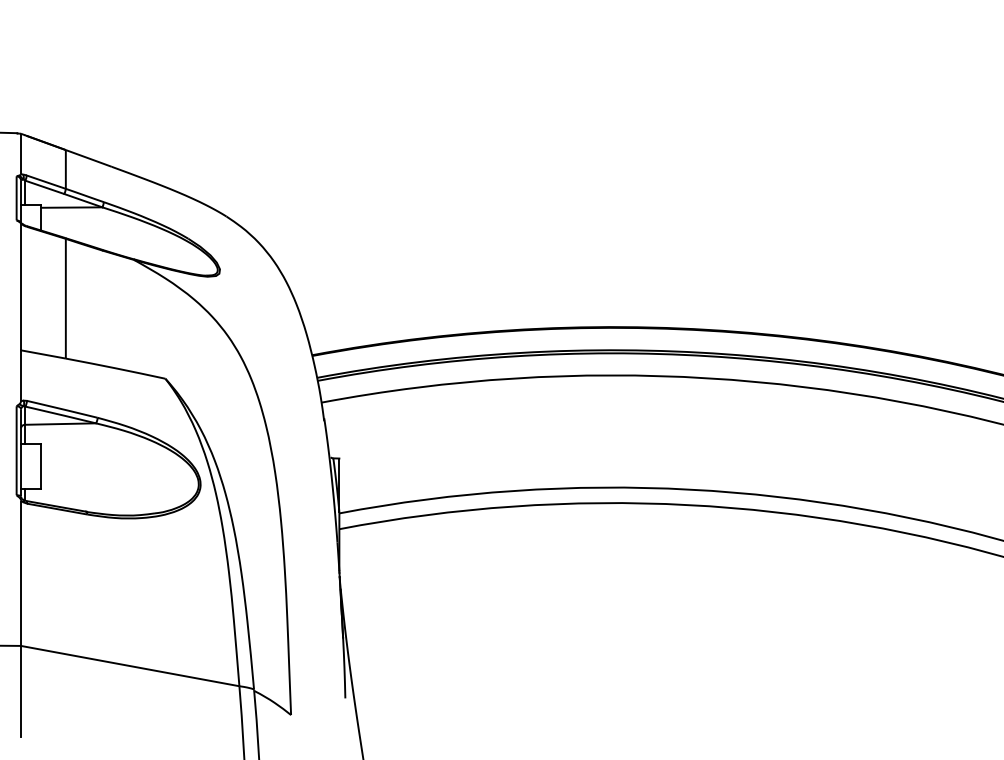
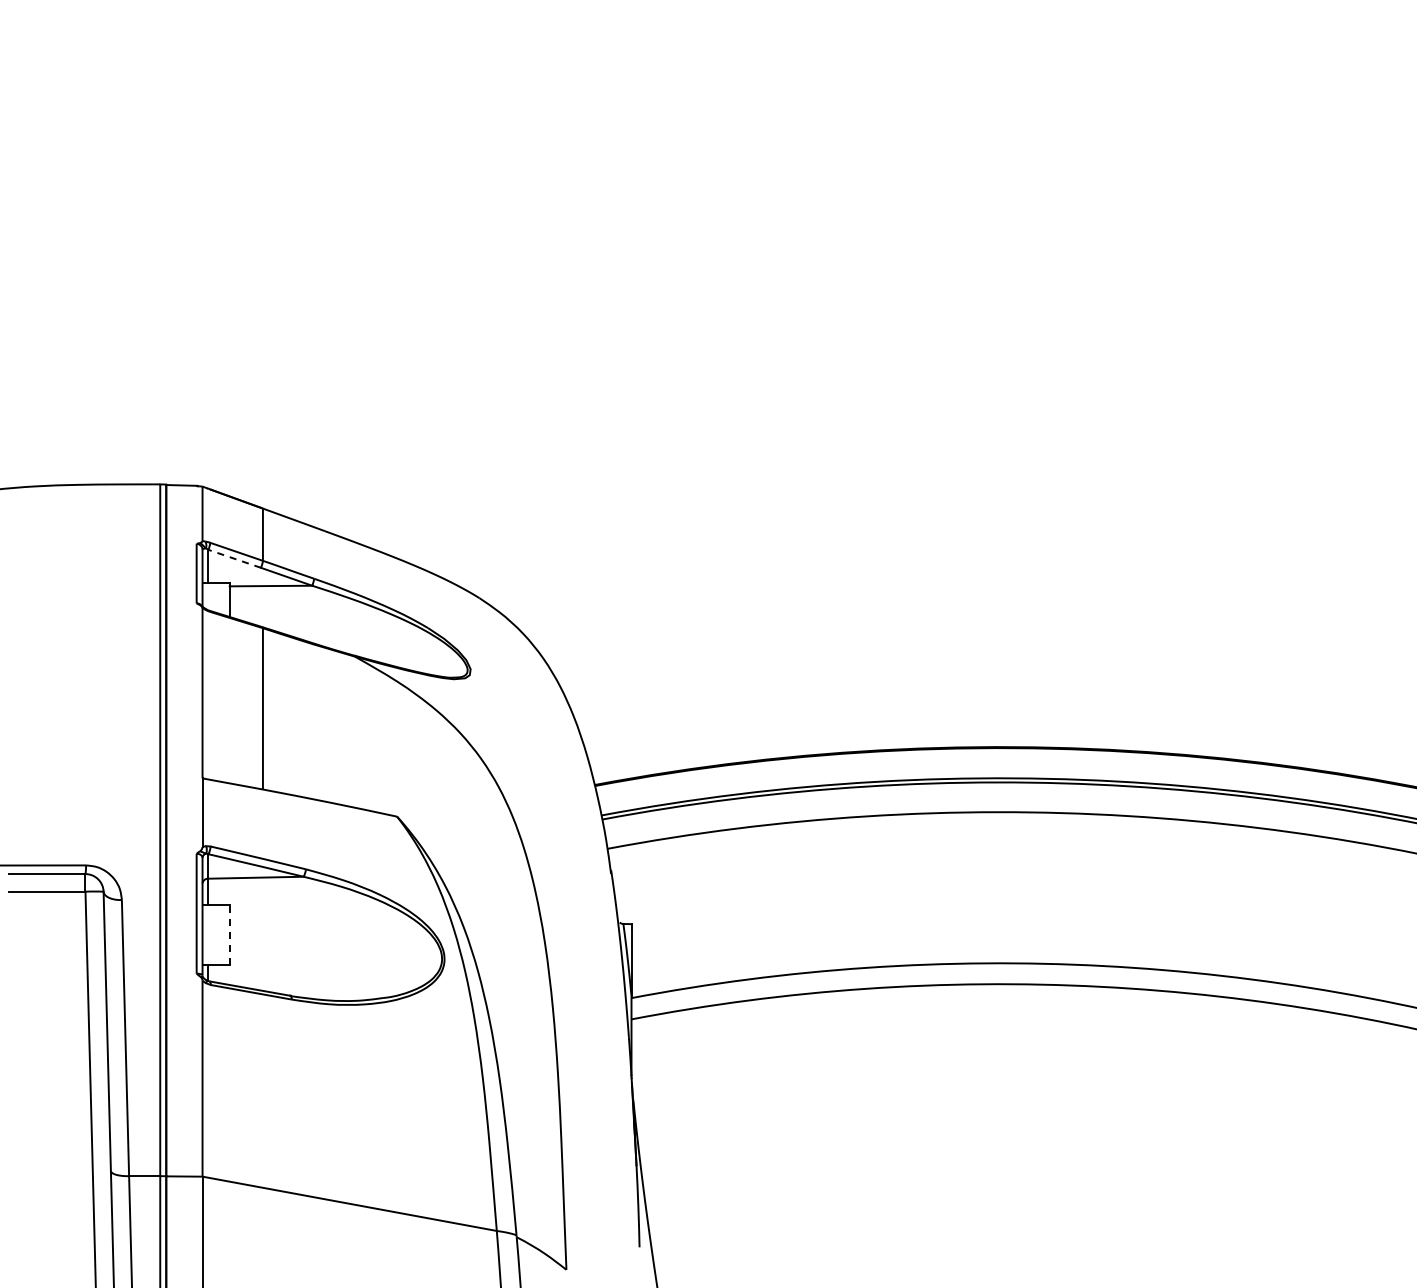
line: (44, 187) -> (234, 558), solid -> dashed
line: (41, 466) -> (229, 934), solid -> dashed

